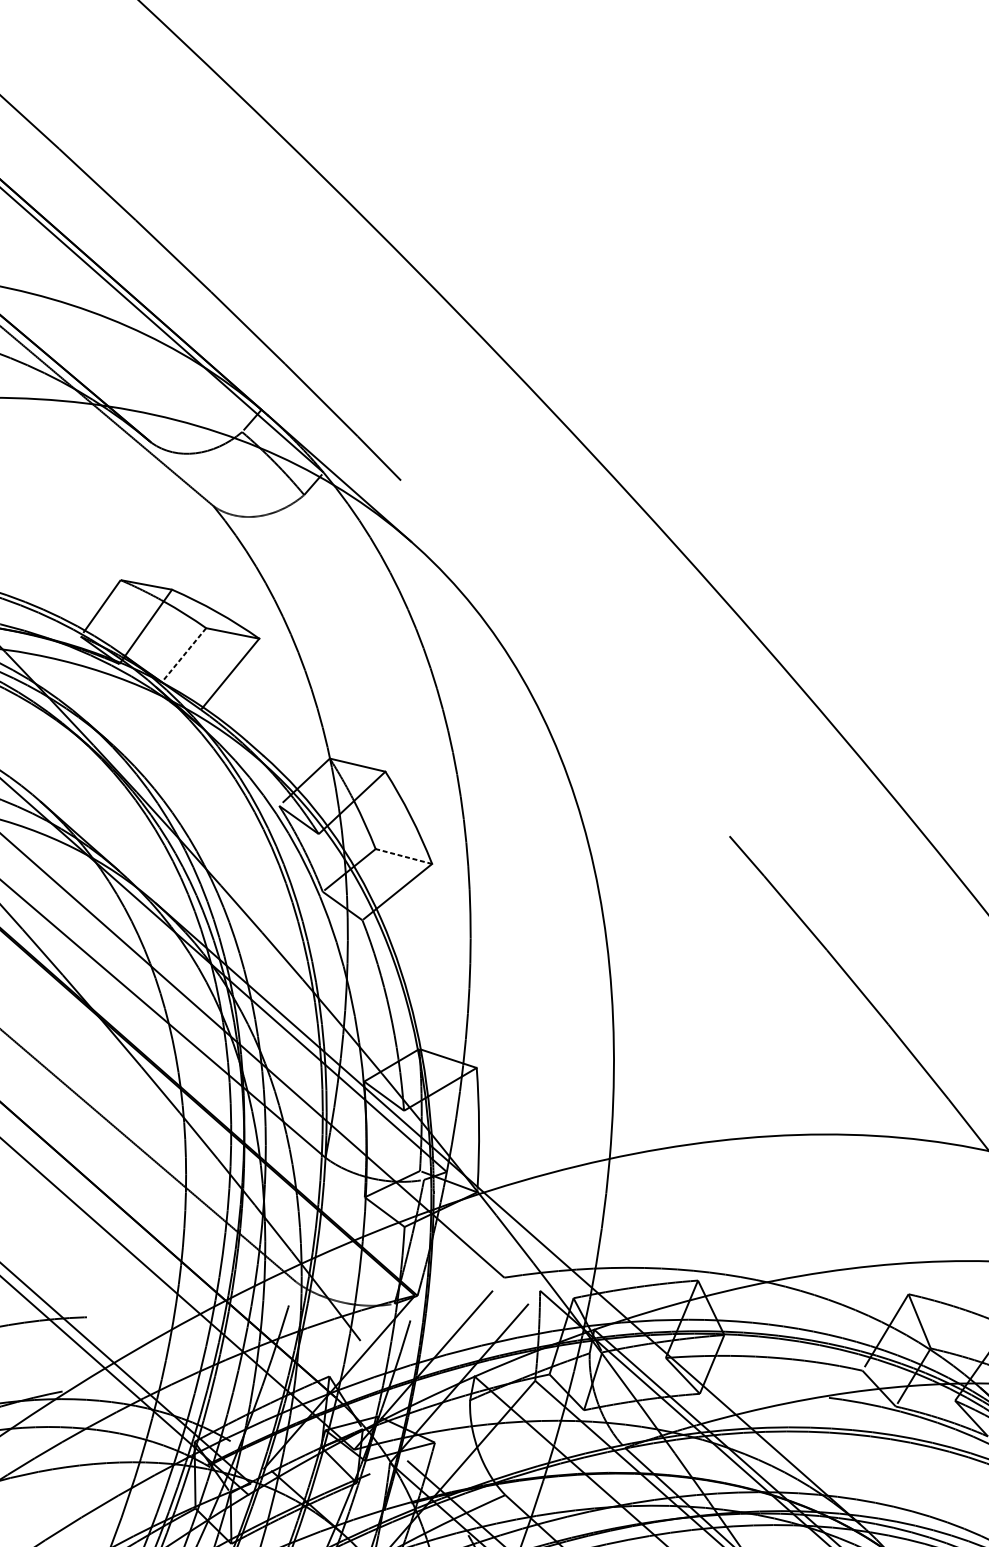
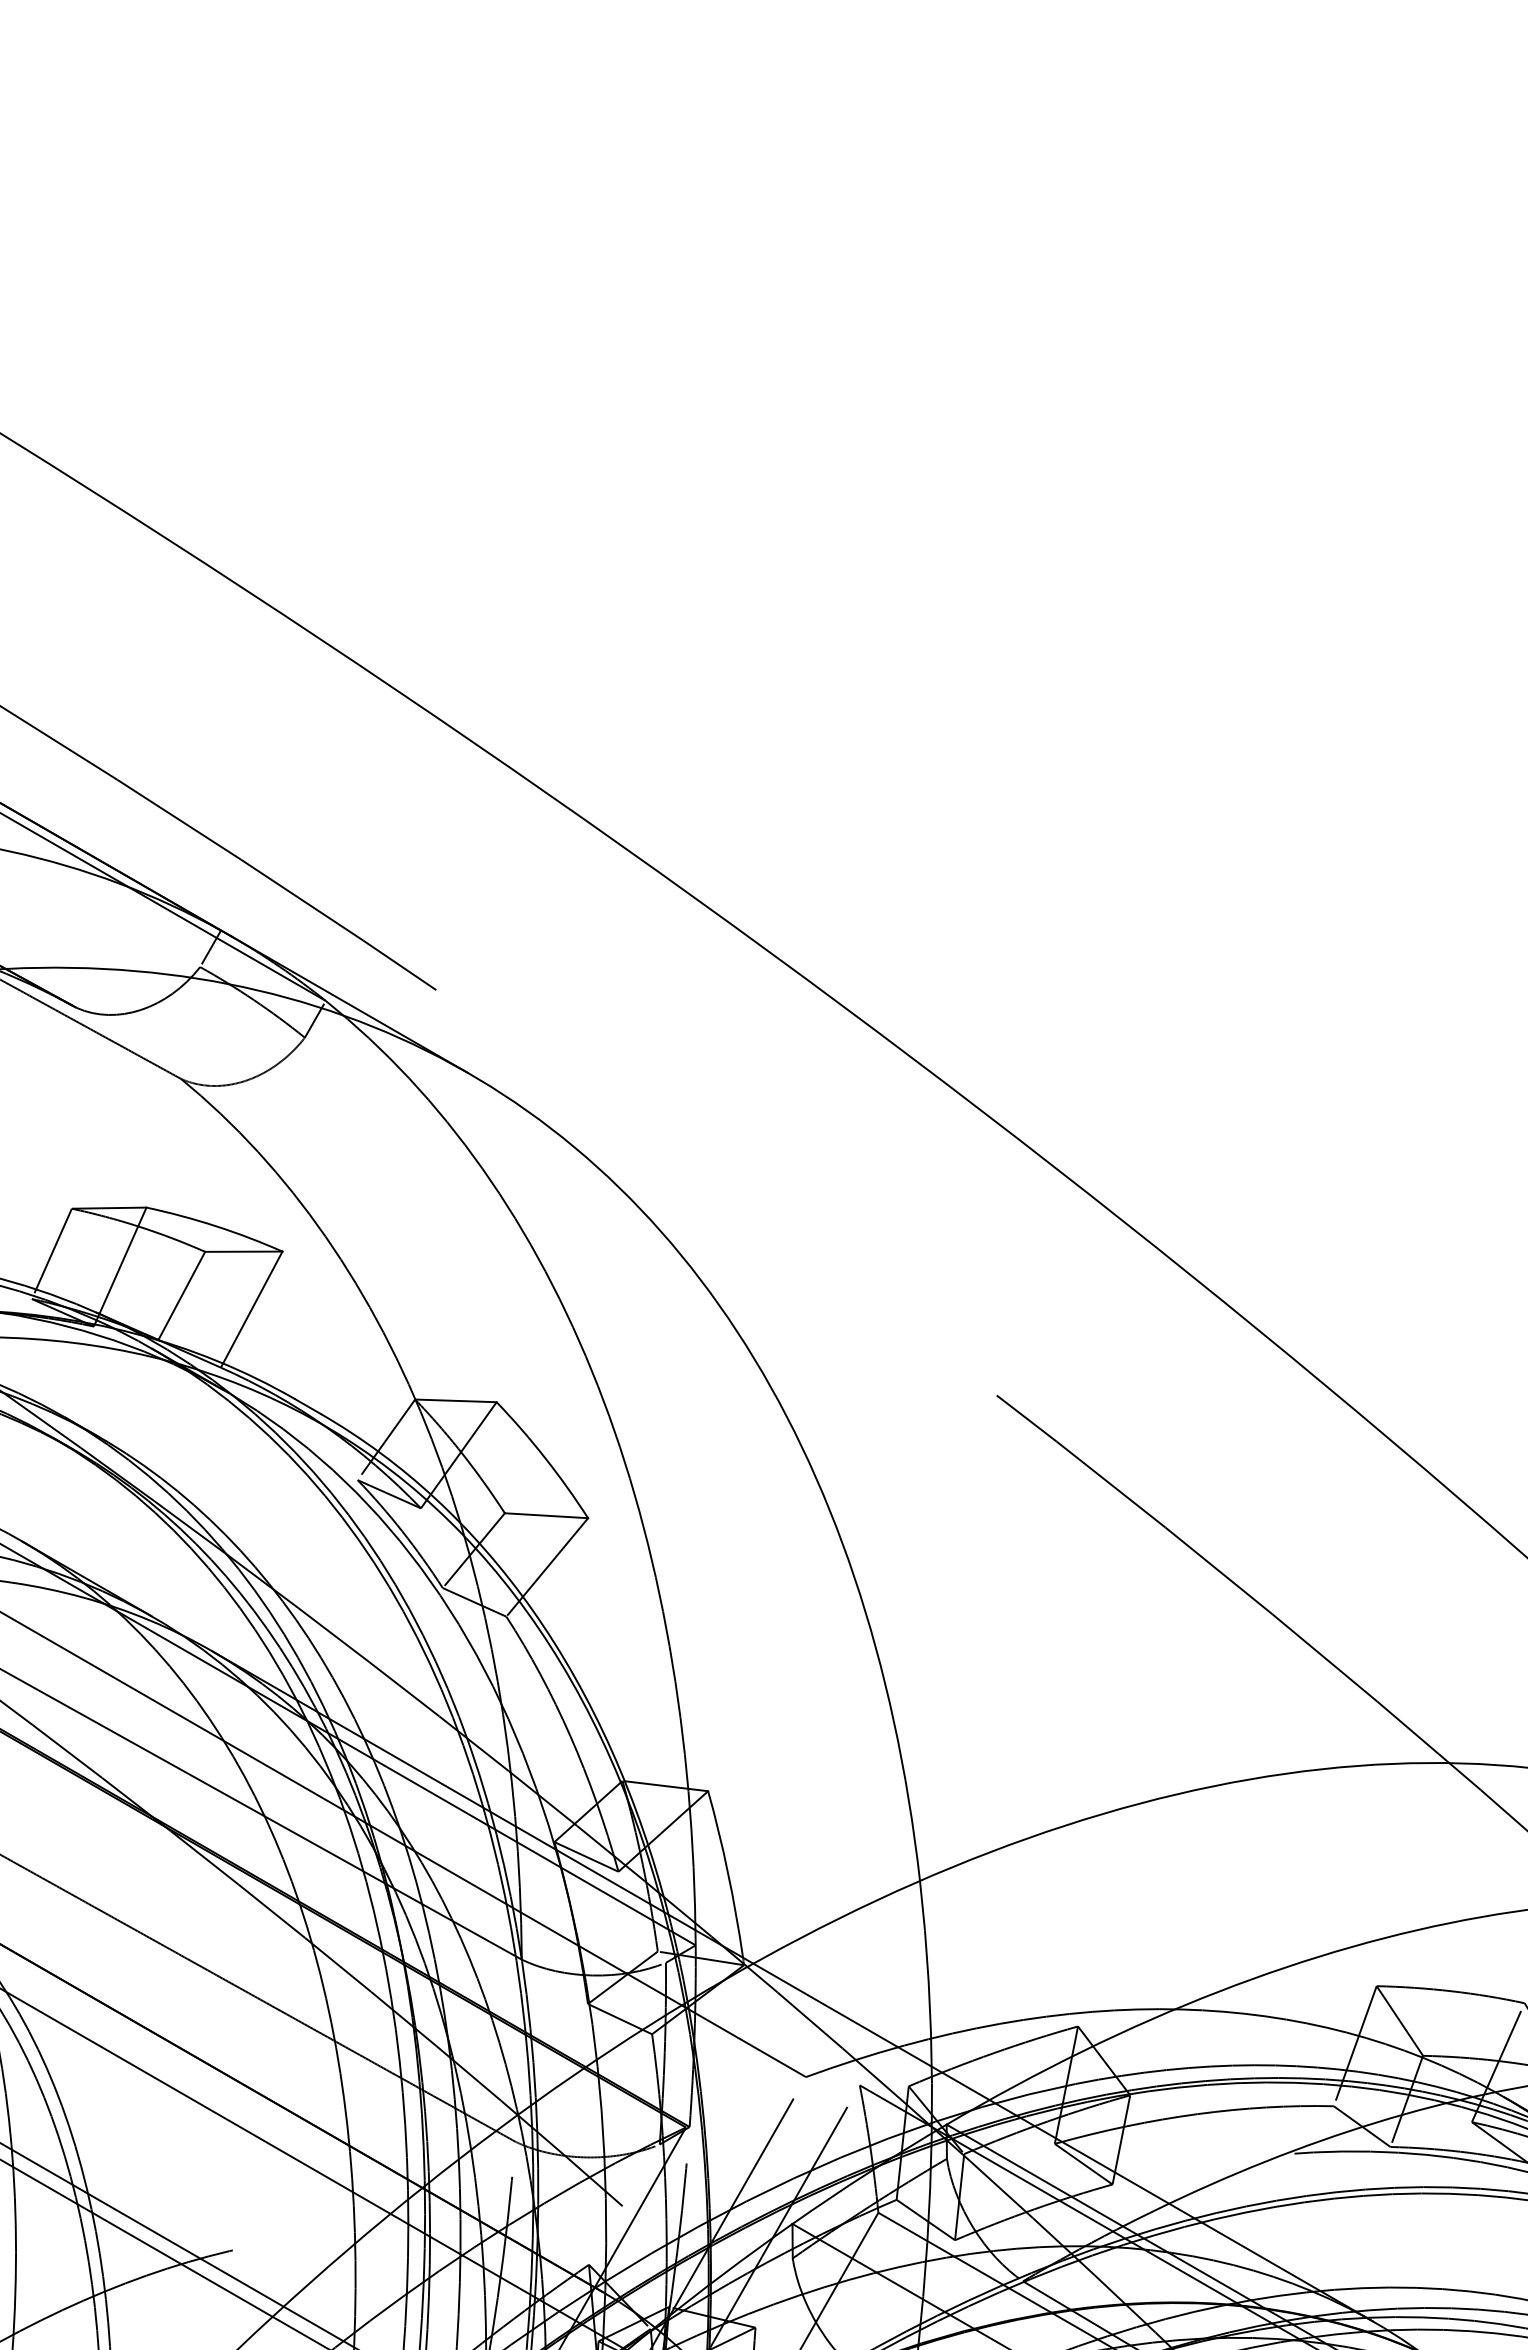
line: (183, 654) -> (181, 1295), dashed -> solid
line: (403, 856) -> (546, 1515), dashed -> solid

